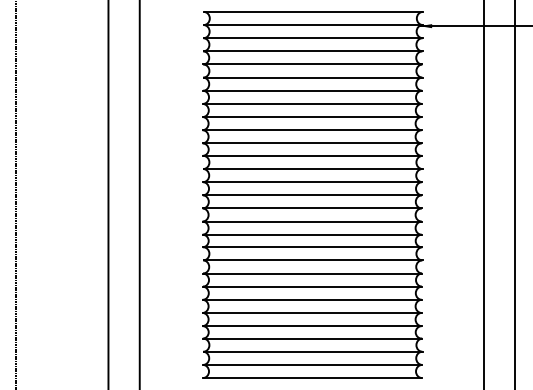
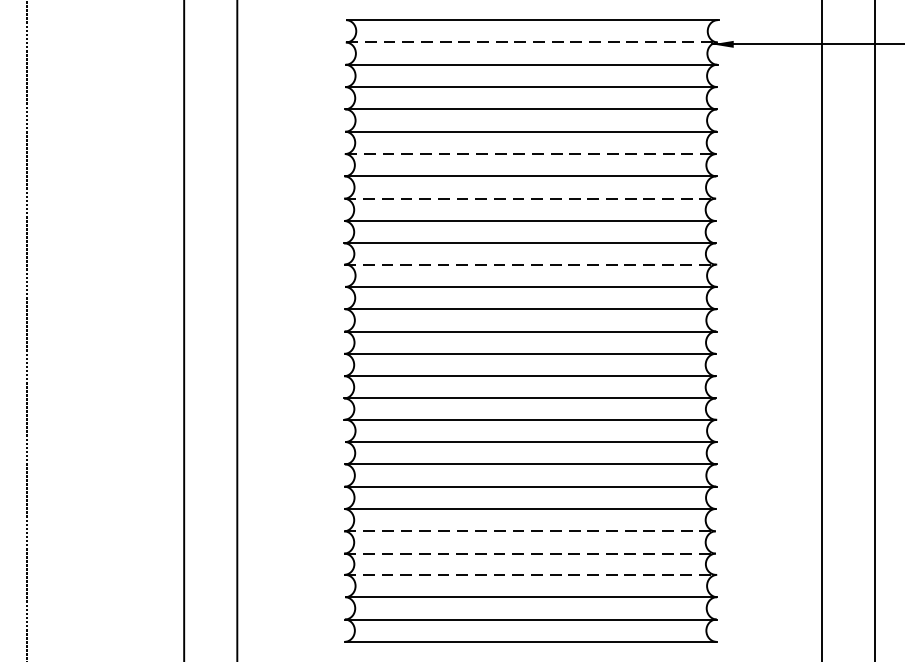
line: (313, 25) -> (532, 43), solid -> dashed
line: (312, 90) -> (530, 153), solid -> dashed
line: (312, 117) -> (530, 199), solid -> dashed
line: (312, 155) -> (530, 263), solid -> dashed
line: (312, 312) -> (530, 530), solid -> dashed
line: (312, 326) -> (530, 554), solid -> dashed
line: (312, 338) -> (530, 574), solid -> dashed

